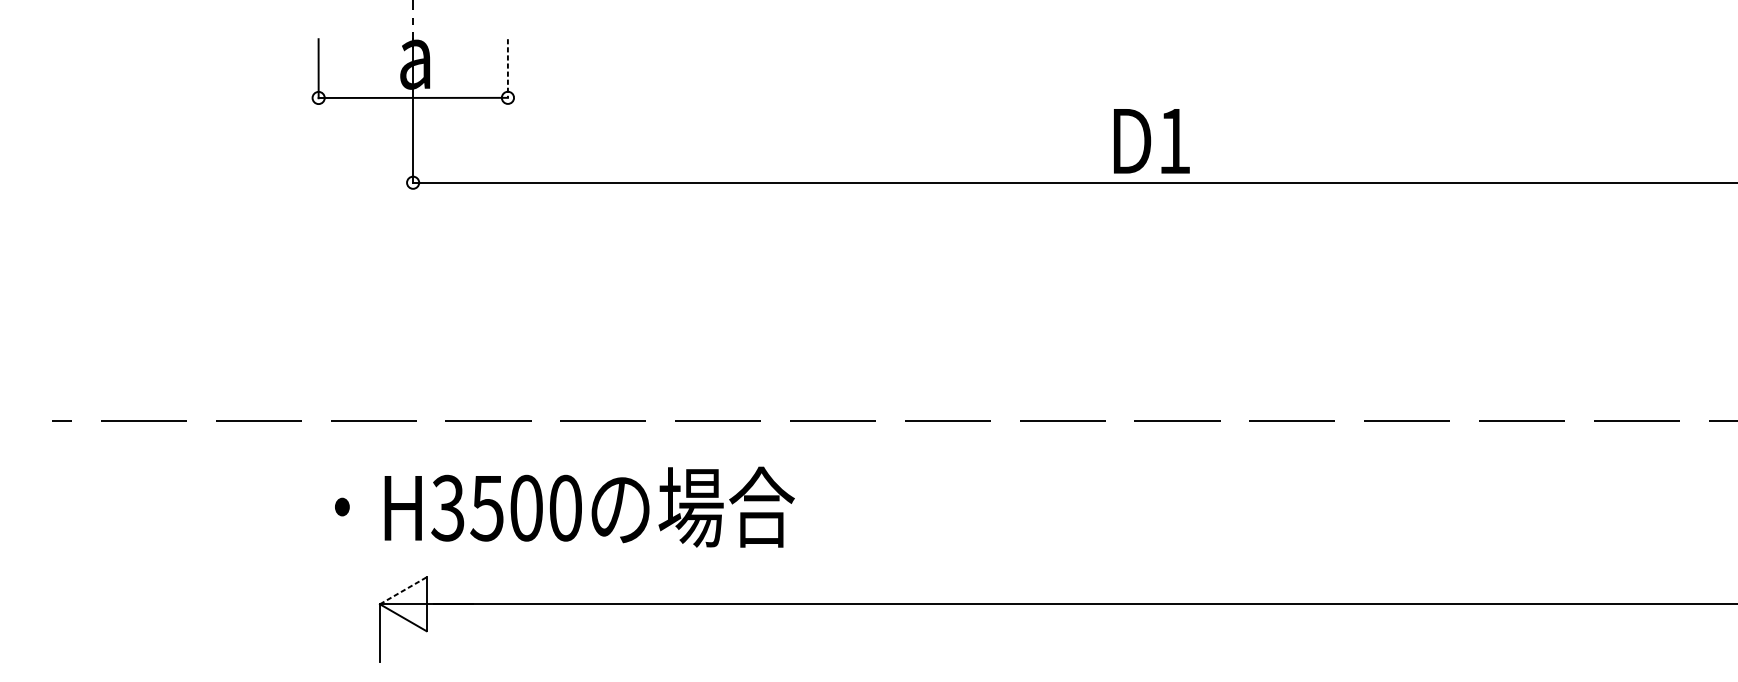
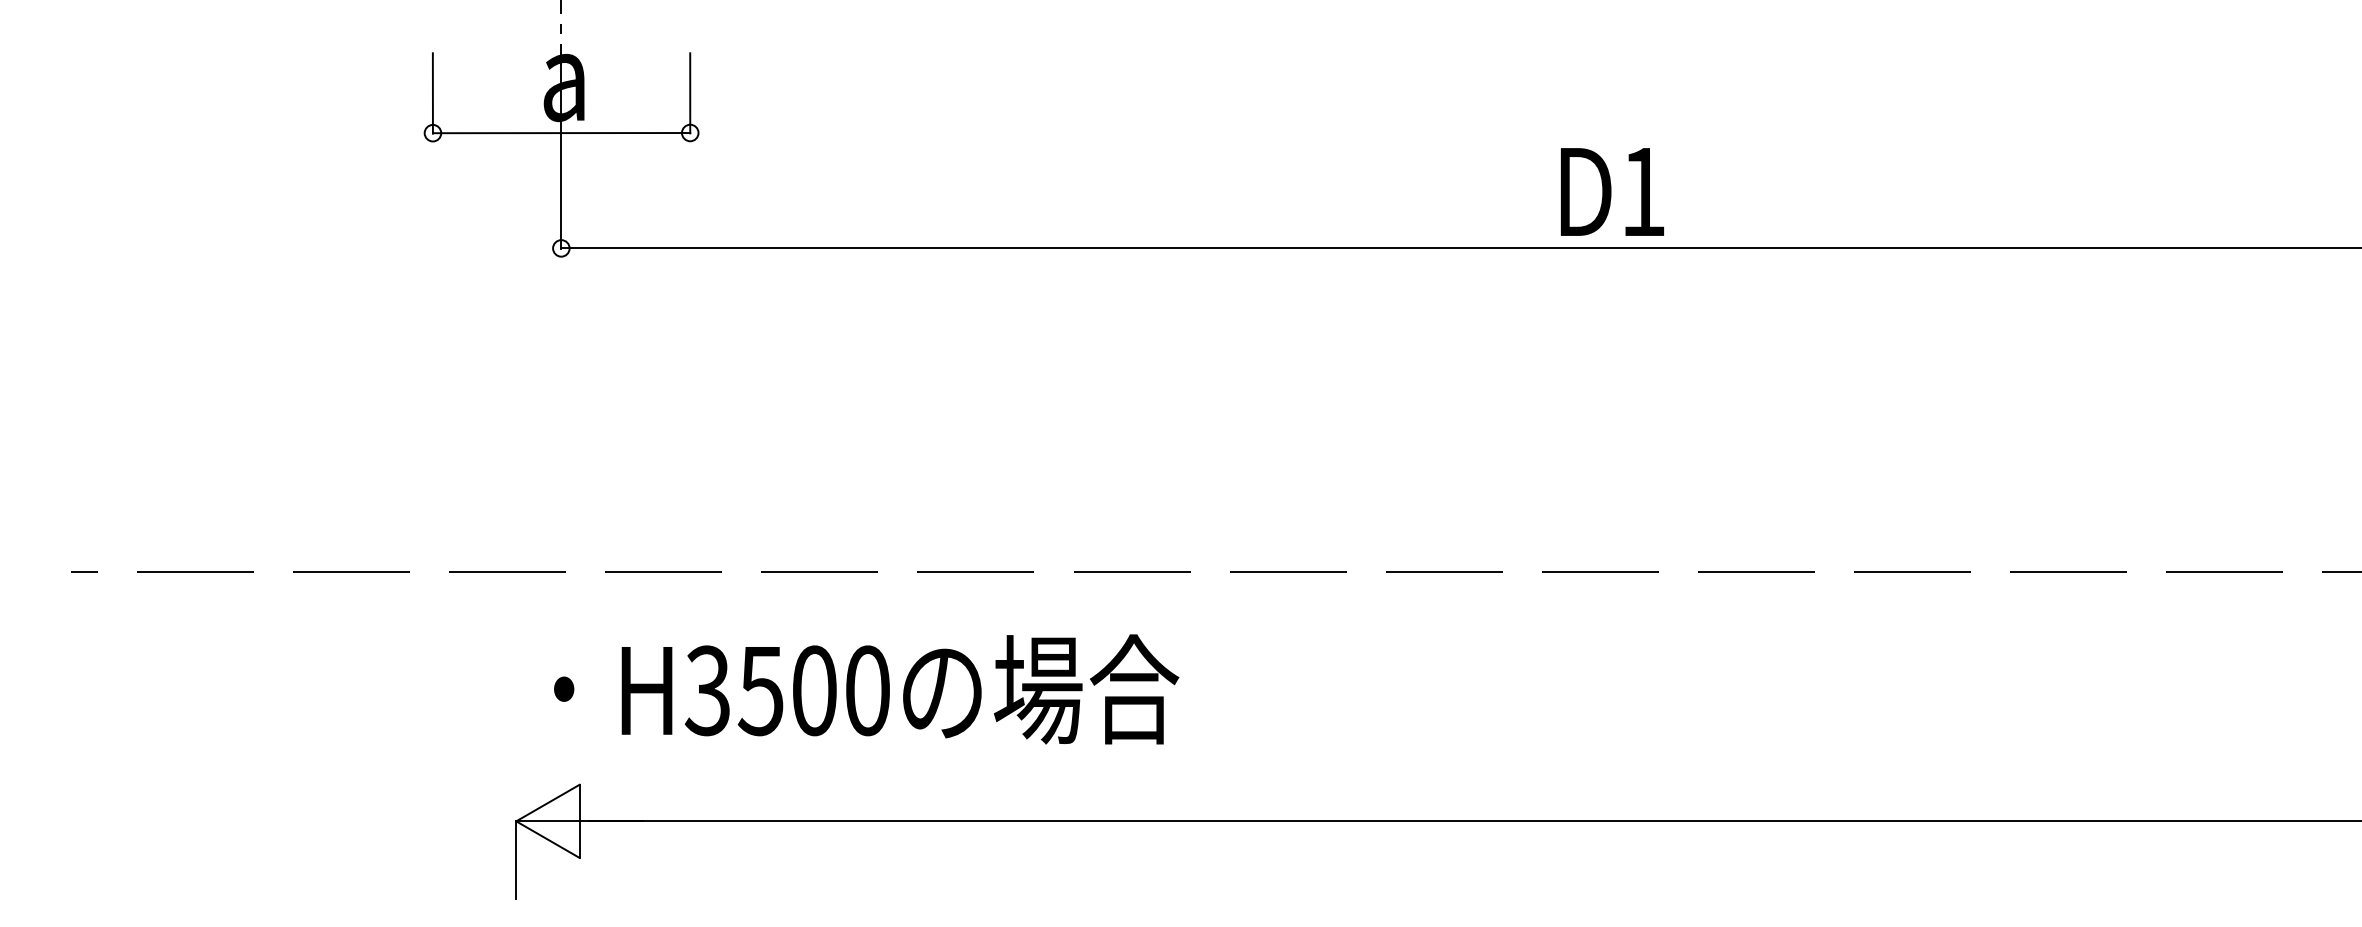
line: (508, 68) -> (690, 93), dashed -> solid
text: (1151, 140) -> (1612, 191), moved
text: (564, 507) -> (866, 689), moved
line: (402, 591) -> (547, 803), dashed -> solid

